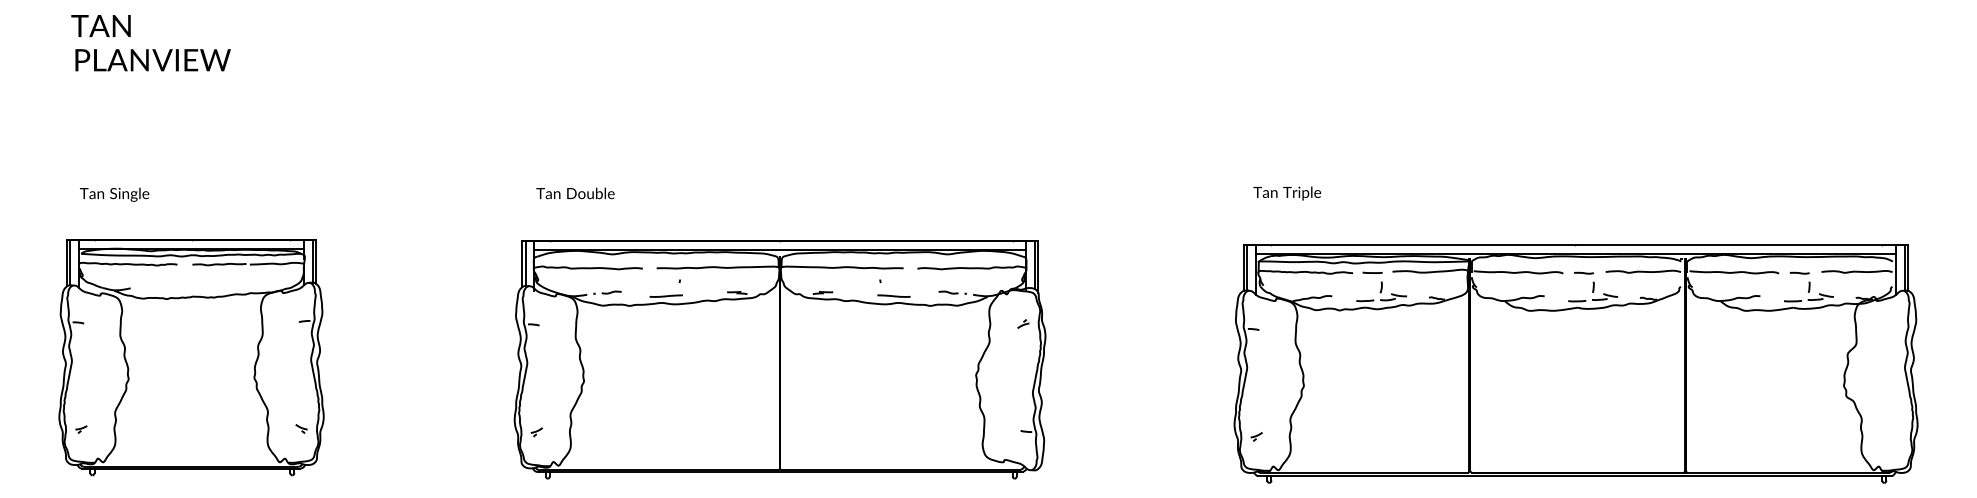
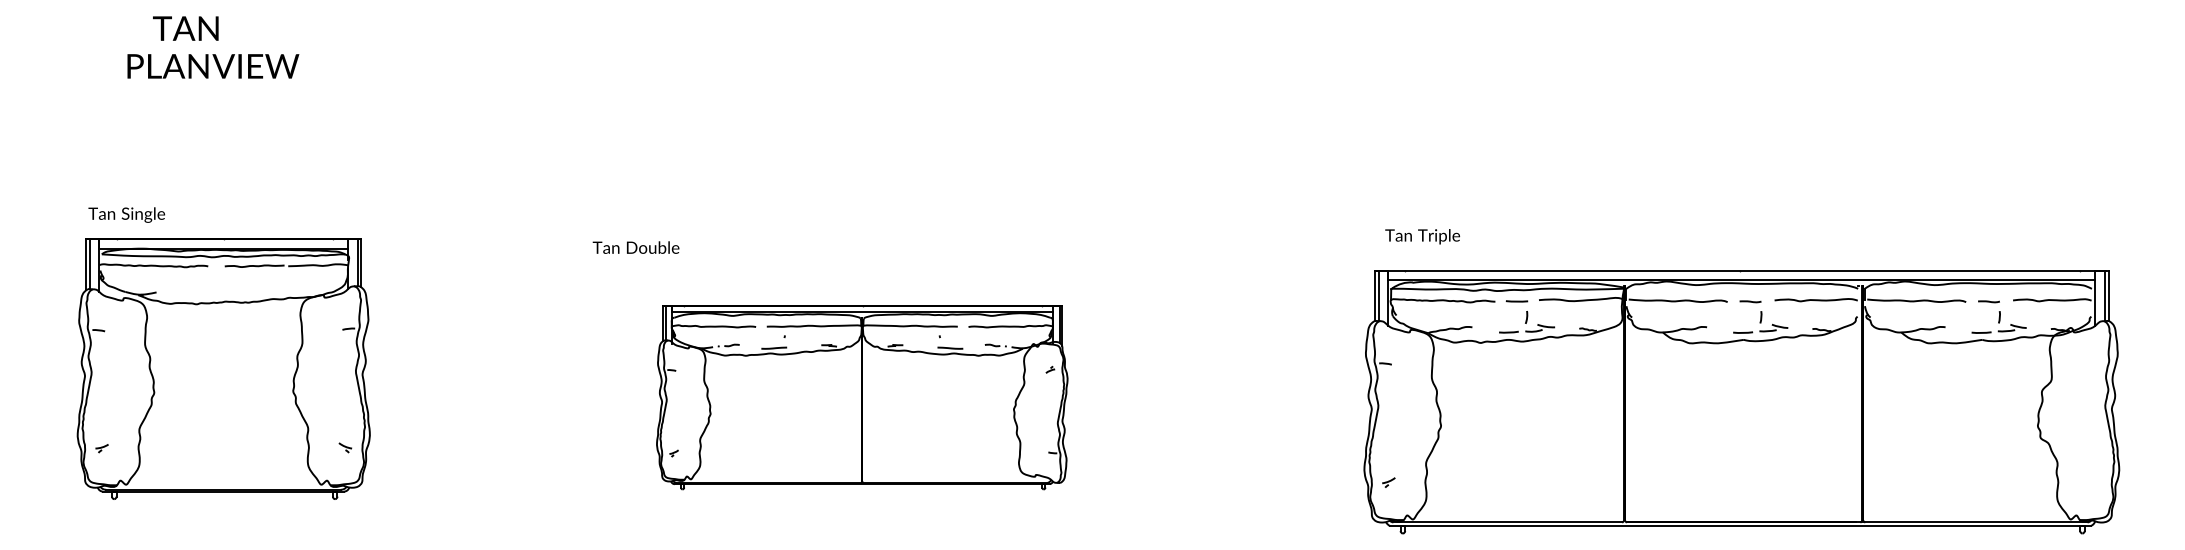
text: (100, 25) -> (185, 28), moved
text: (153, 60) -> (213, 66), moved
text: (574, 193) -> (635, 247), moved
text: (1287, 193) -> (1422, 236), moved
part: (191, 357) -> (223, 368), moved
part: (780, 359) -> (862, 397), size x0.7

